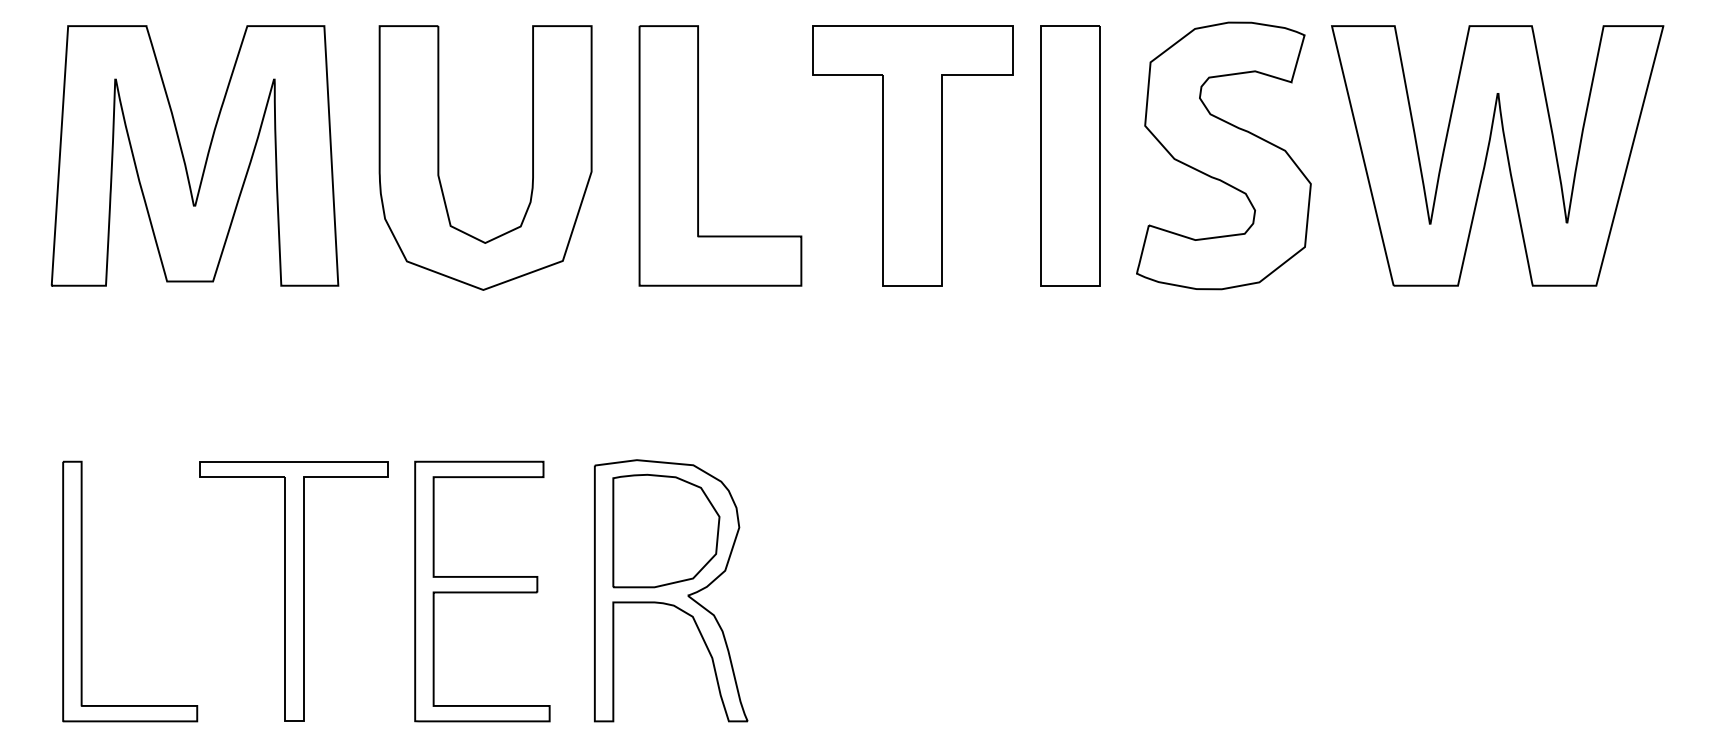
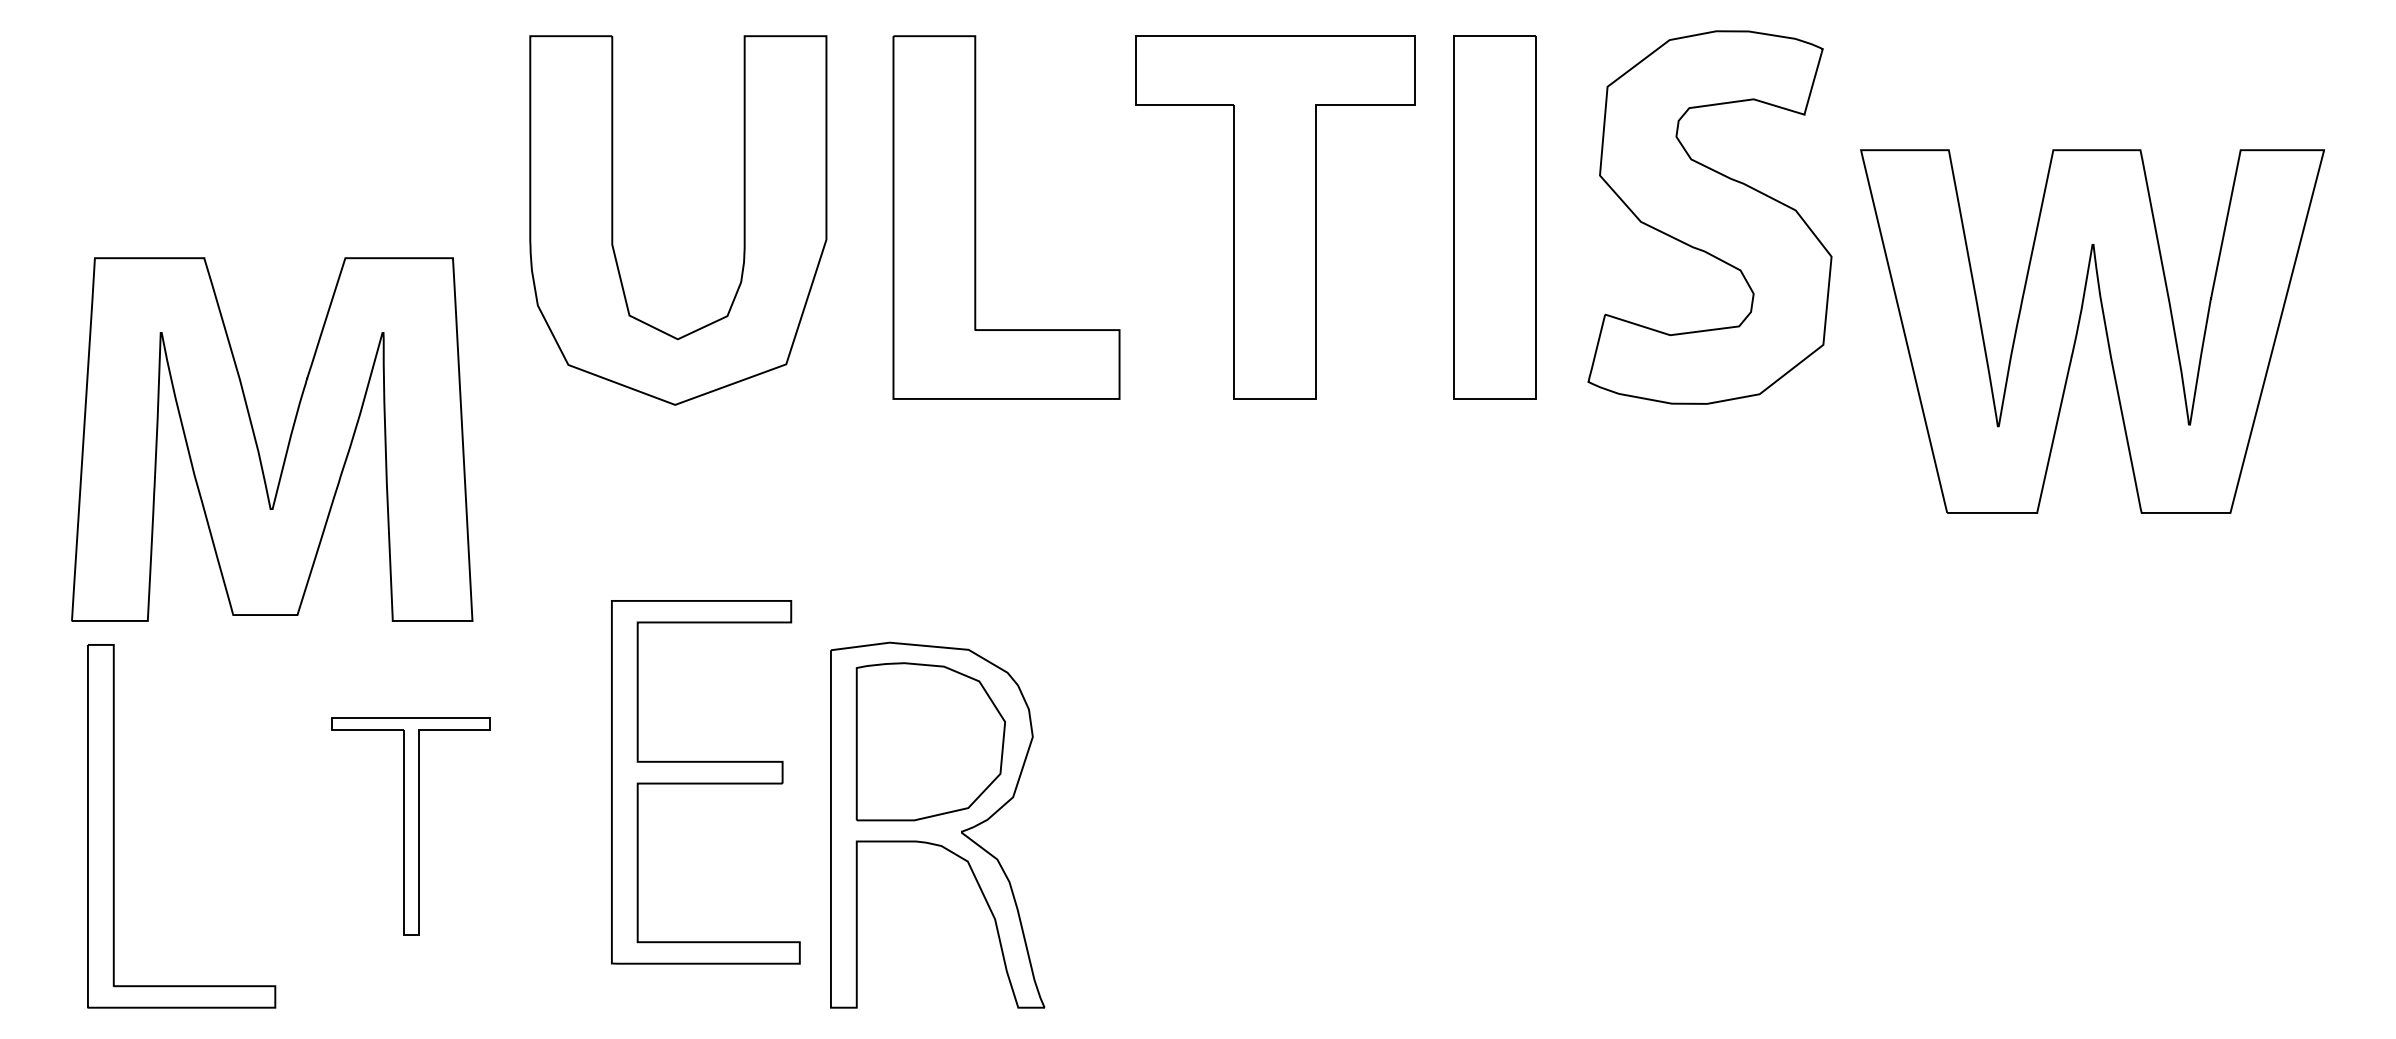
part: (1506, 153) -> (2104, 327), moved
part: (184, 158) -> (257, 443), moved
part: (294, 591) -> (411, 826), size x0.6
part: (482, 591) -> (705, 782), moved

